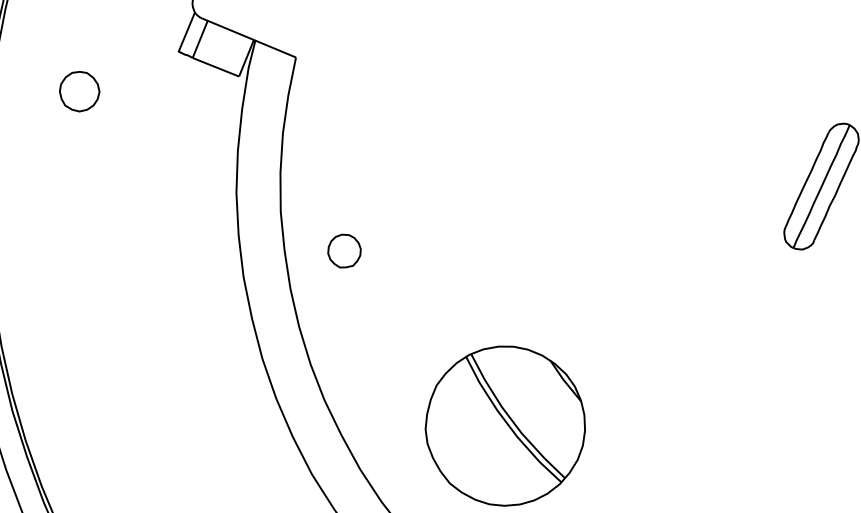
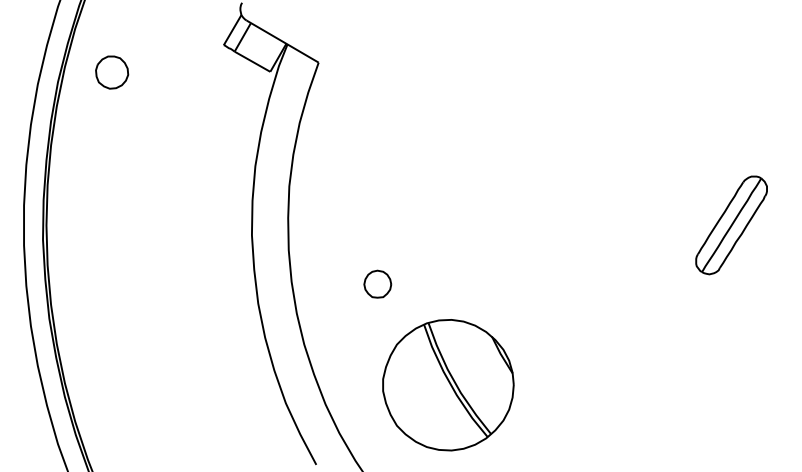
part: (80, 91) -> (112, 72), moved
part: (343, 250) -> (377, 283), moved

